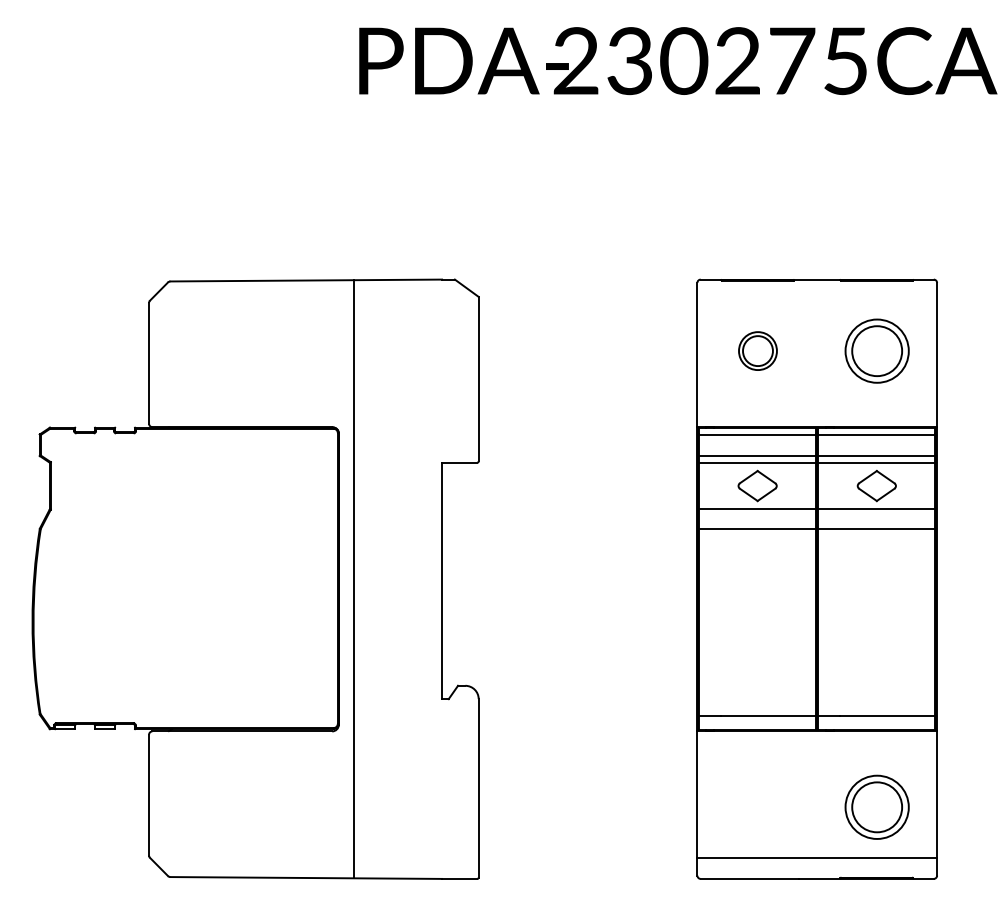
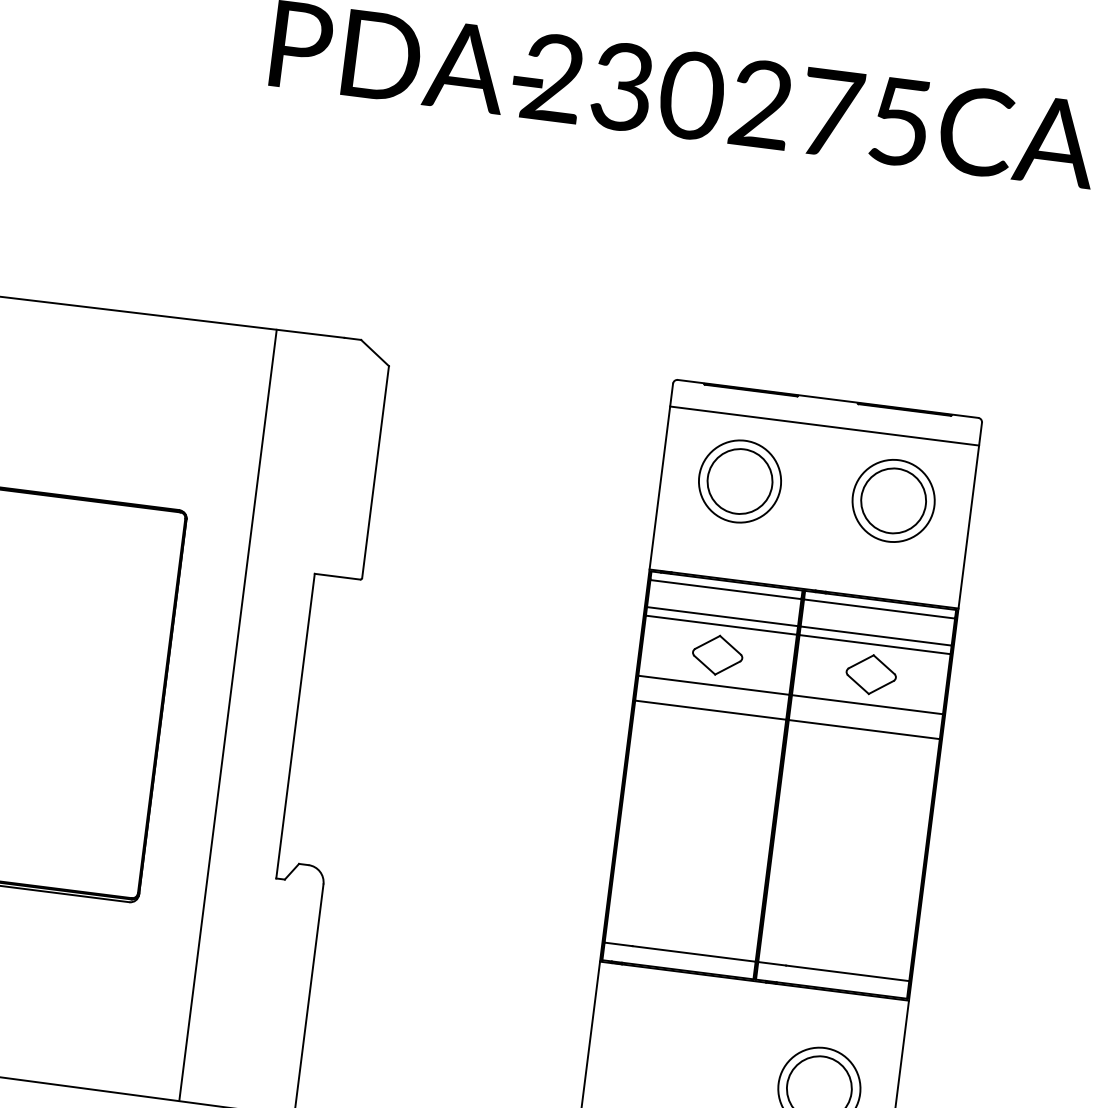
line: (817, 300) -> (824, 425), added
part: (757, 350) -> (739, 480), size x1.67
line: (354, 578) -> (228, 714), moved

